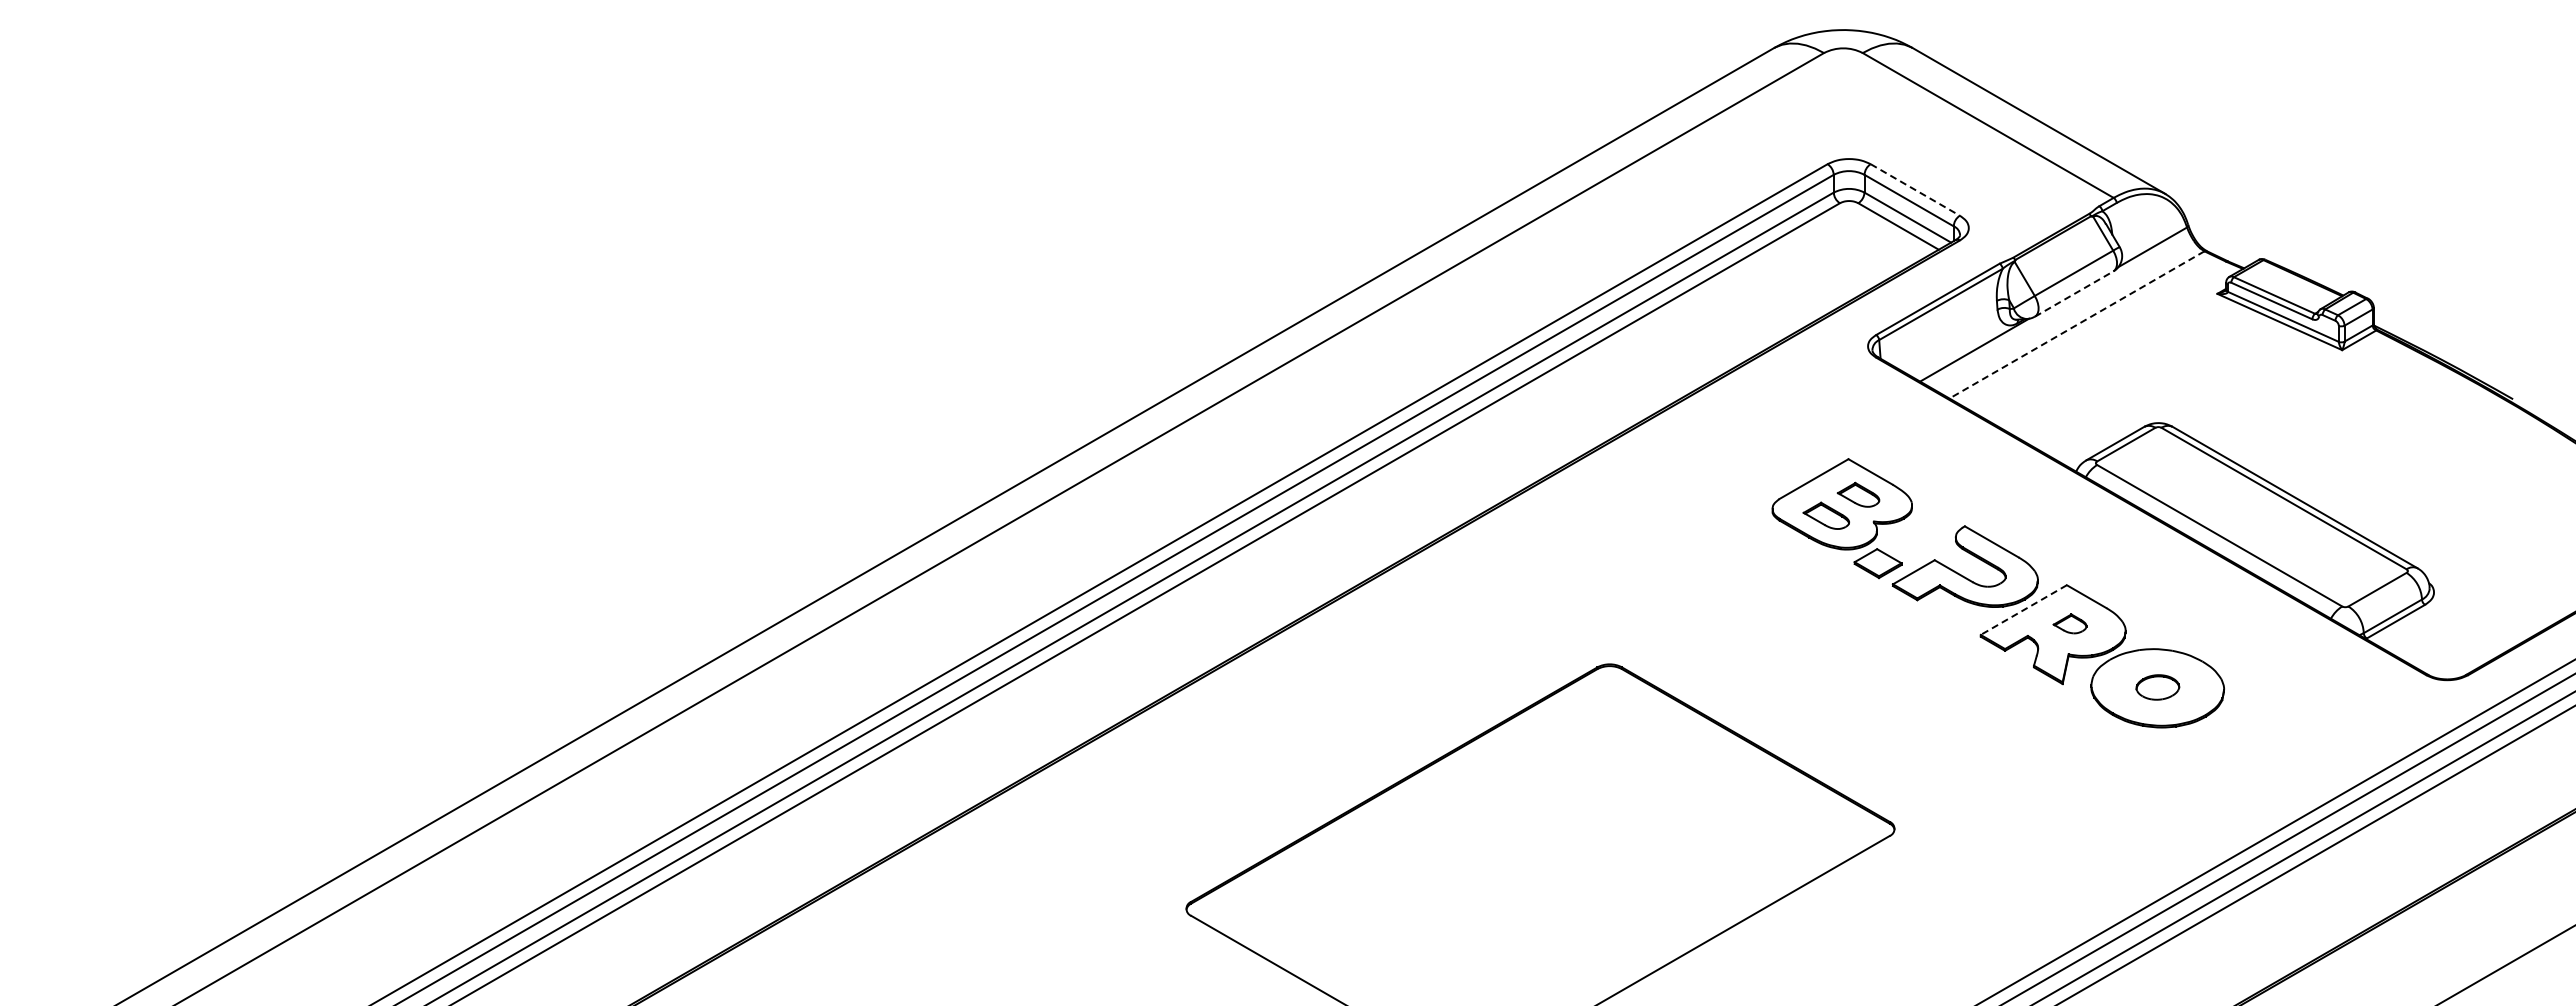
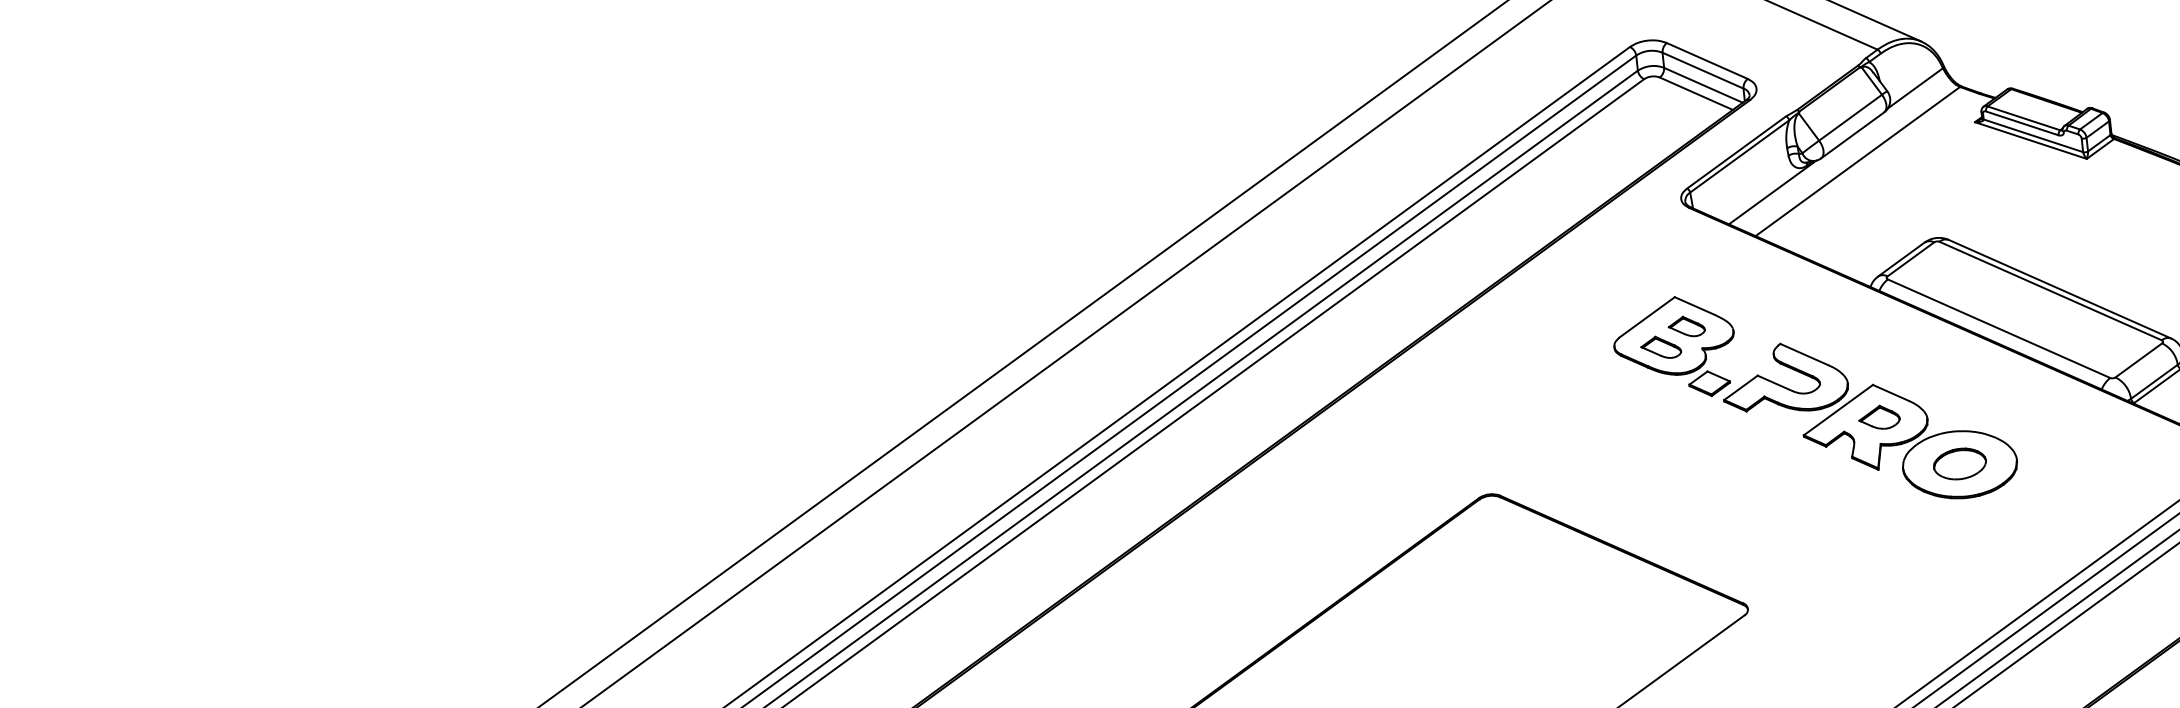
line: (1915, 190) -> (1707, 61), dashed -> solid
line: (2074, 293) -> (1852, 134), dashed -> solid
line: (2076, 325) -> (1857, 162), dashed -> solid
line: (2023, 610) -> (1838, 410), dashed -> solid
part: (2069, 623) -> (1878, 417), size x1.43
part: (2157, 687) -> (1959, 464), size x1.43

